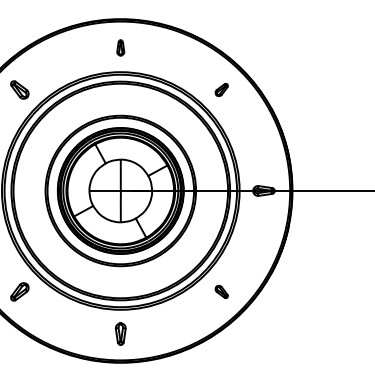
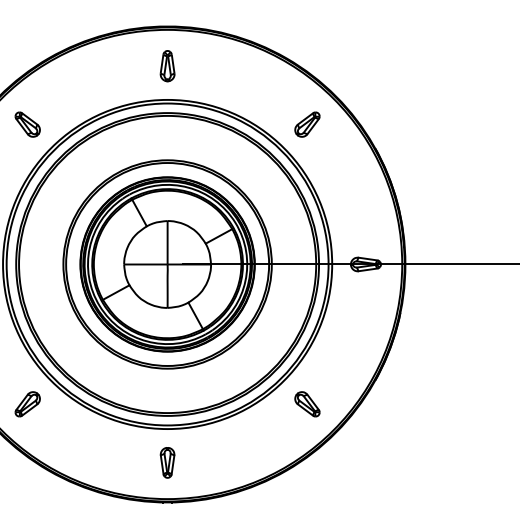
part: (120, 48) -> (167, 66), size x1.43
part: (221, 89) -> (307, 124), size x1.43
part: (221, 292) -> (307, 404), size x1.43

